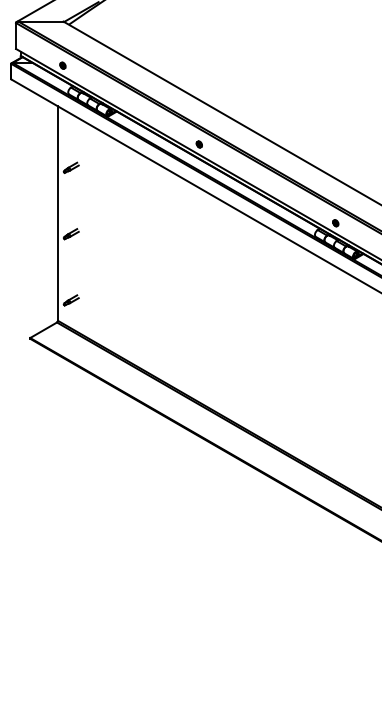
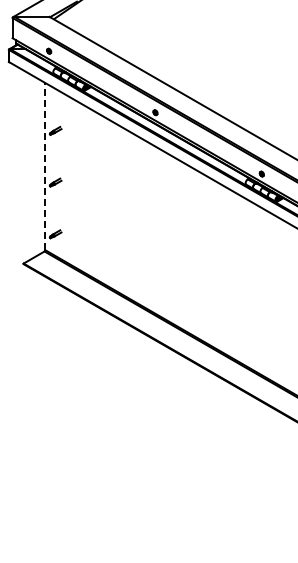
line: (58, 213) -> (45, 166), solid -> dashed

